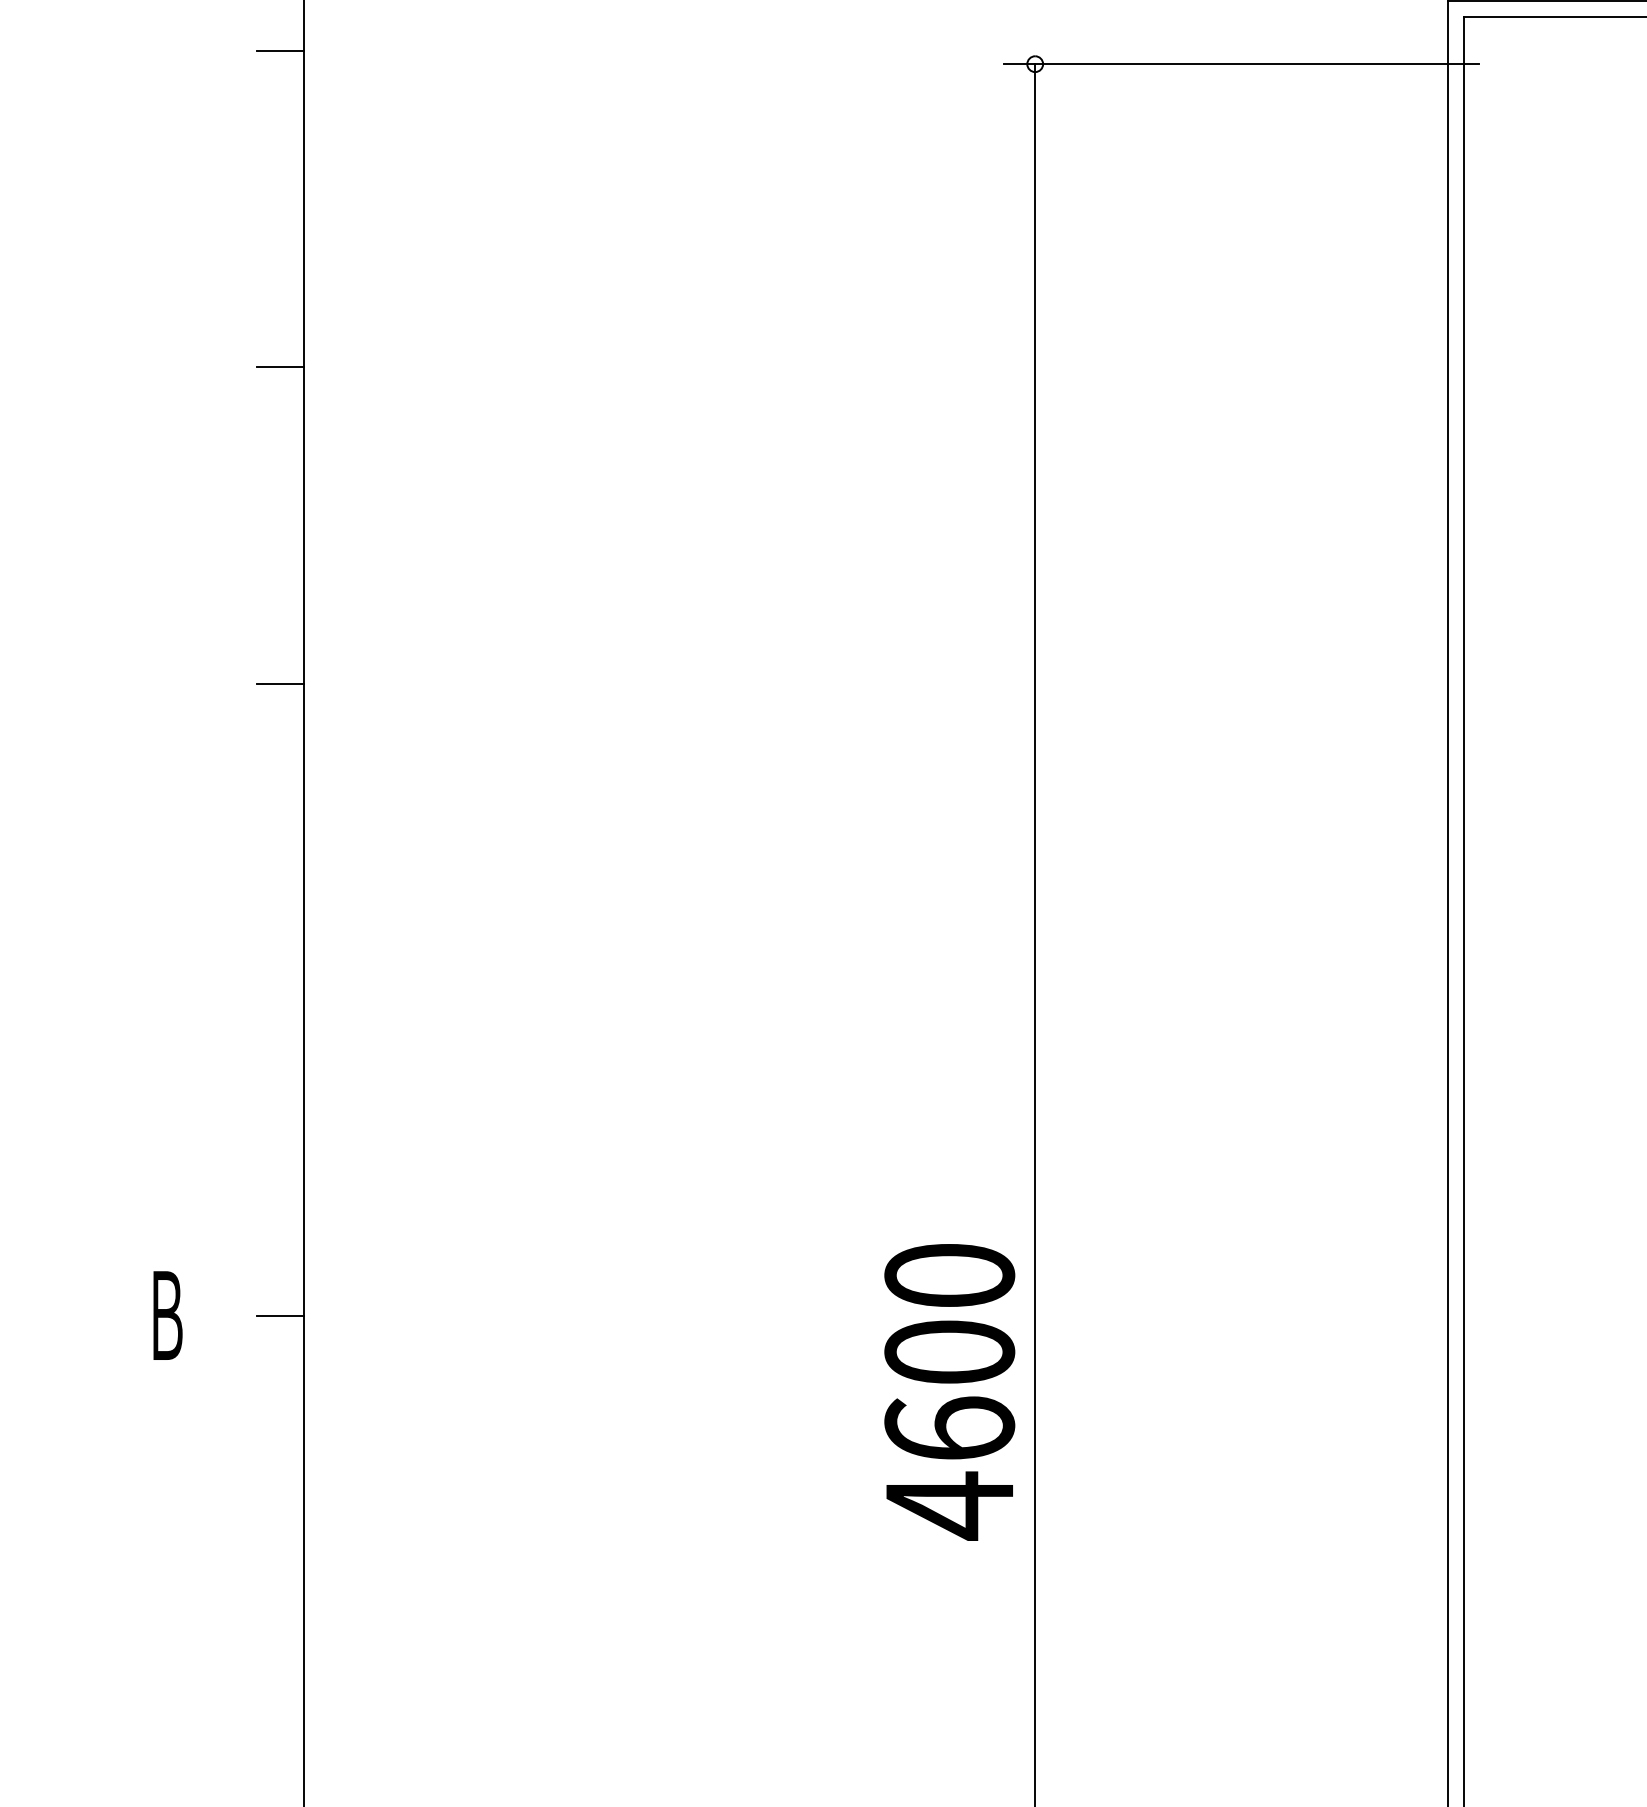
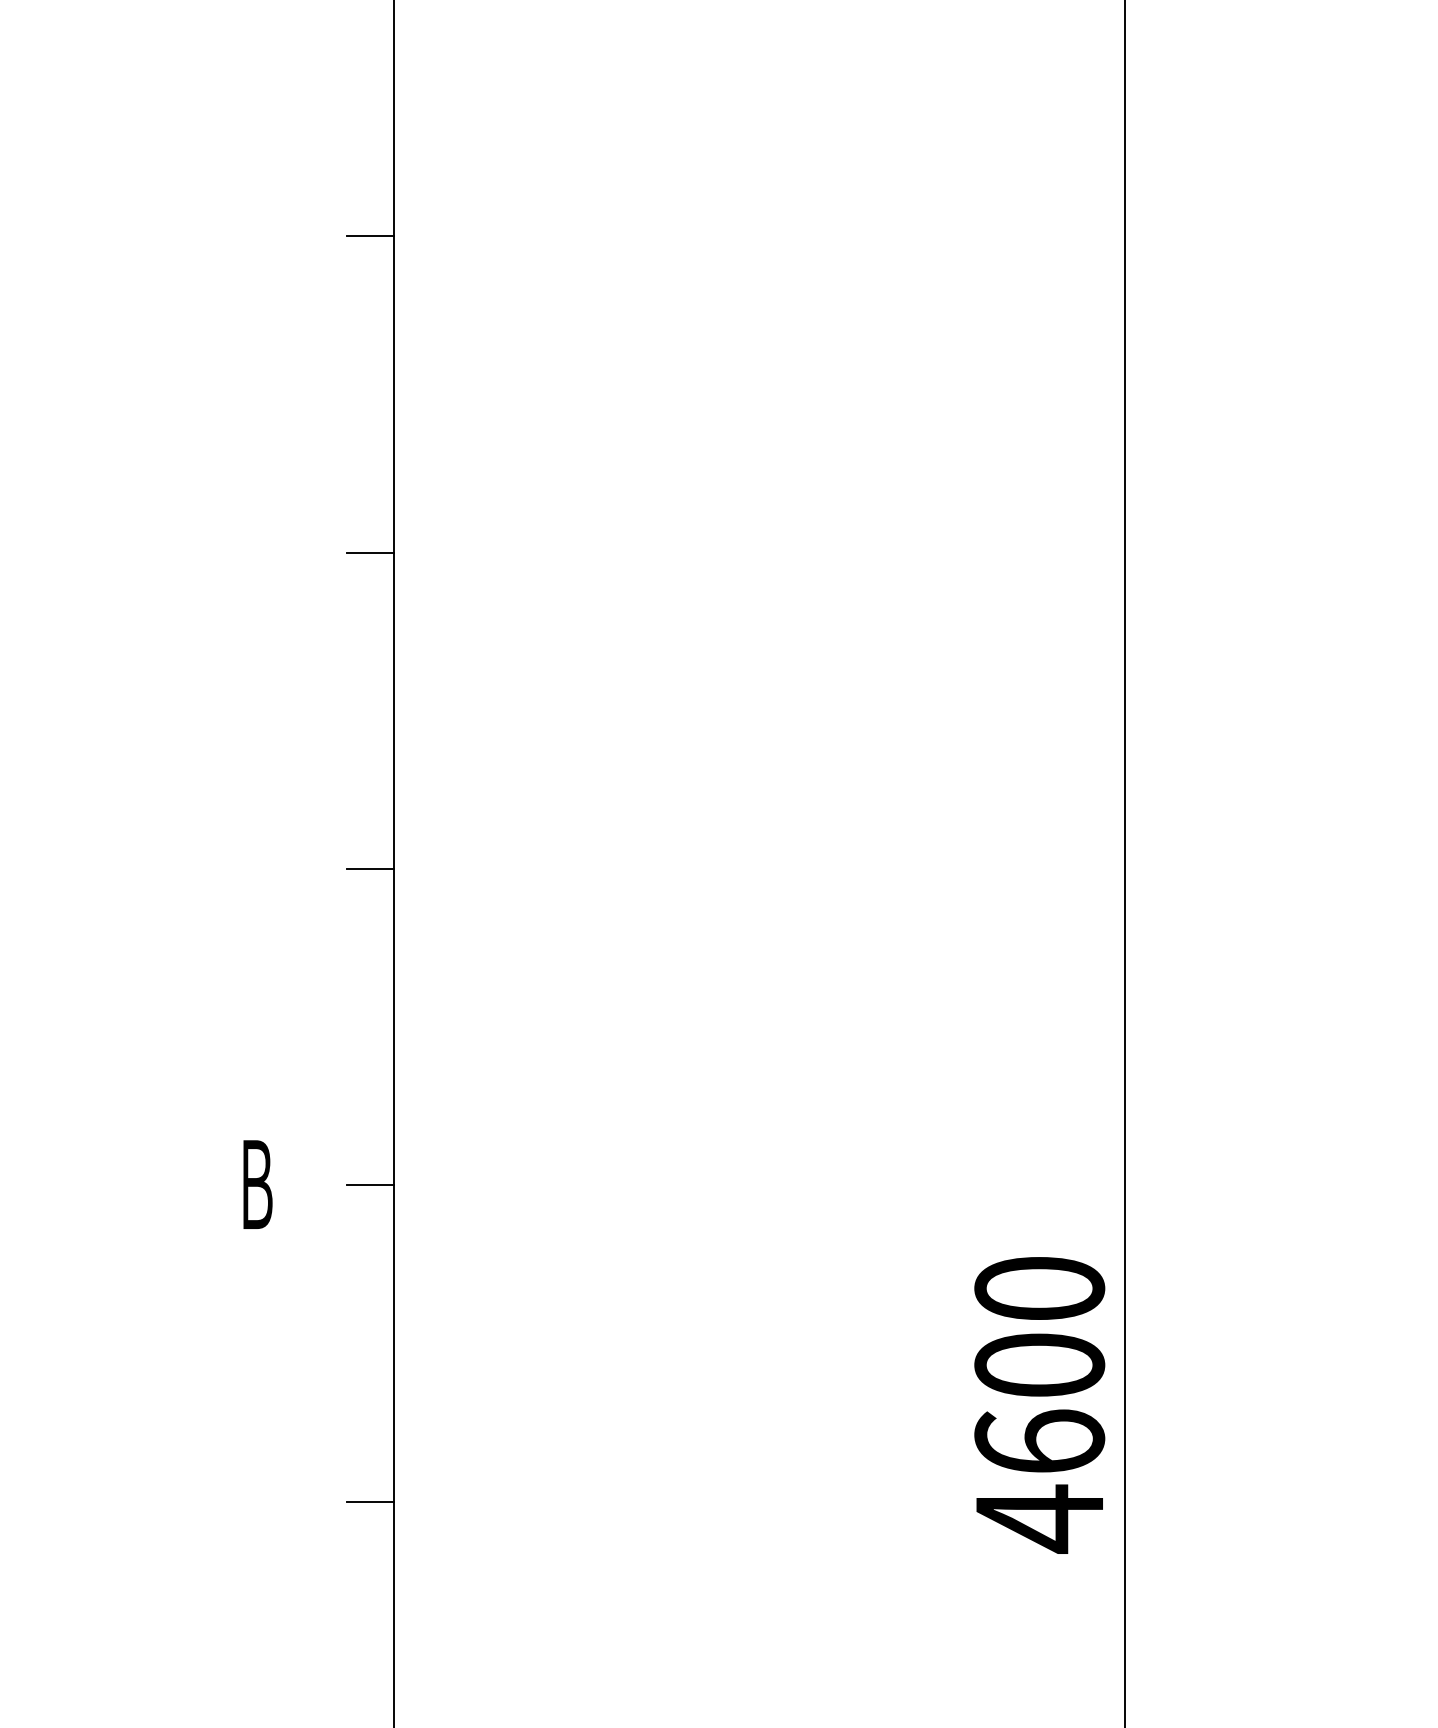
line: (279, 999) -> (369, 868), added
text: (949, 1392) -> (1039, 1405), moved
line: (279, 1632) -> (369, 1501), added

